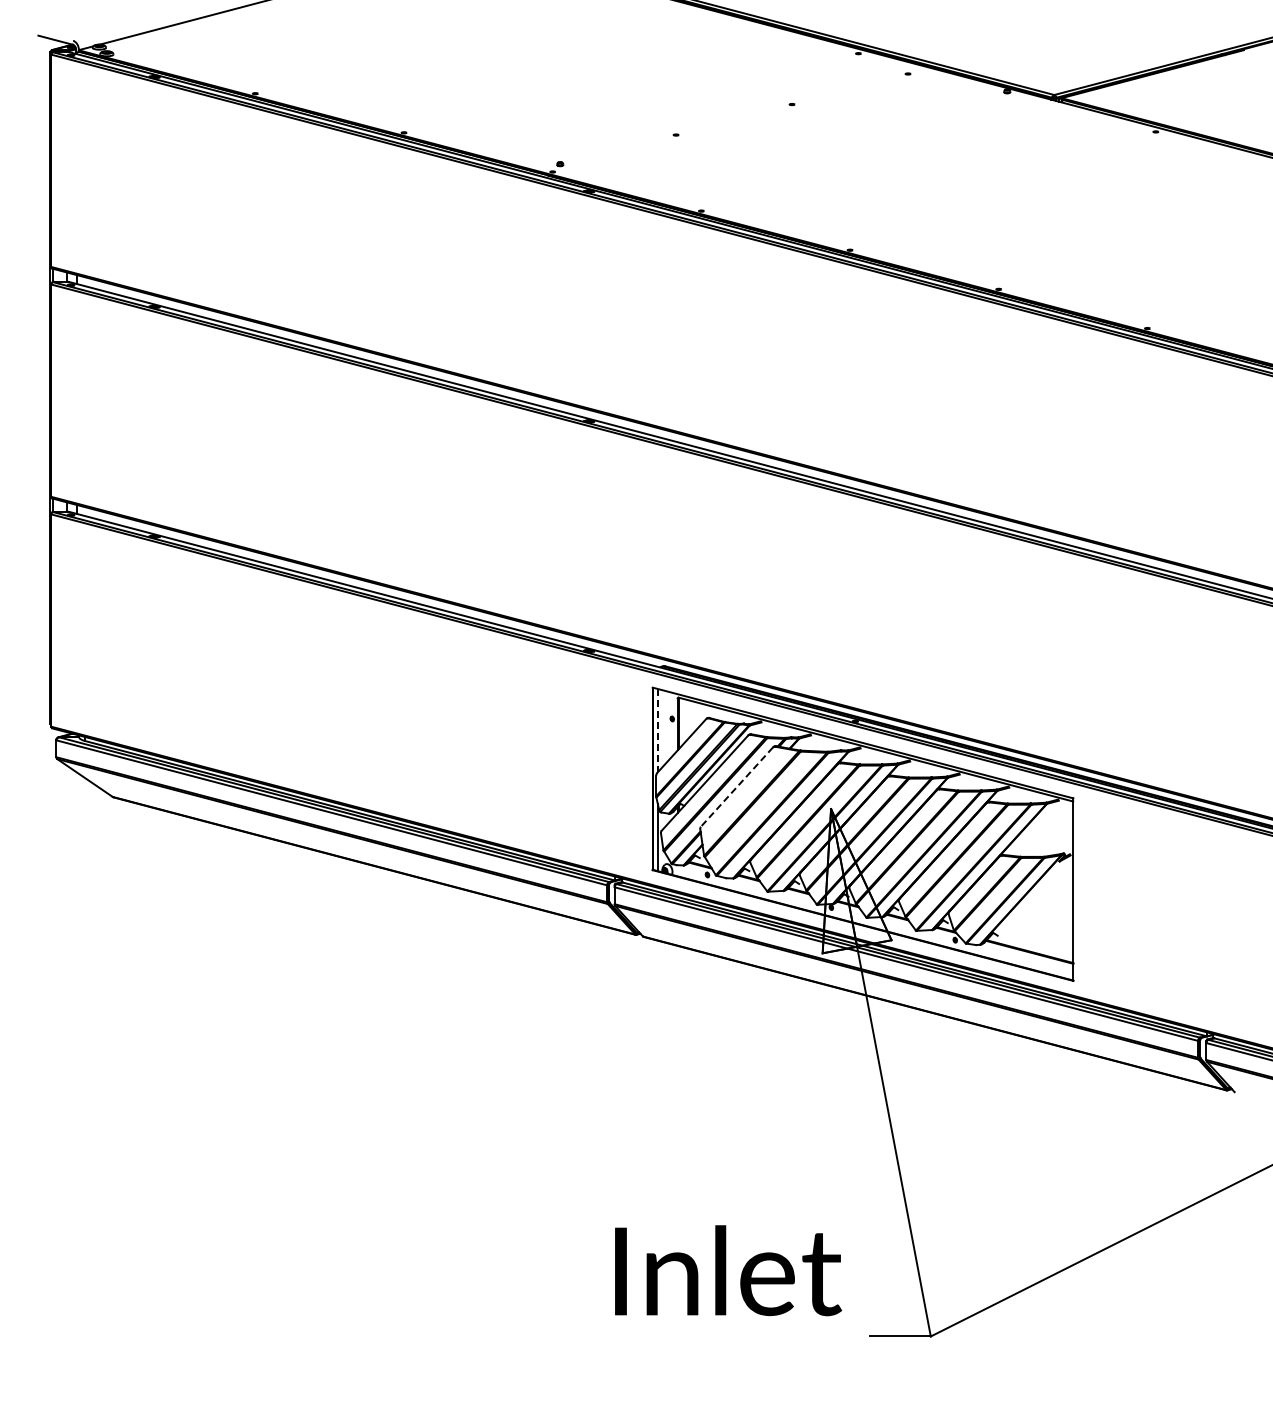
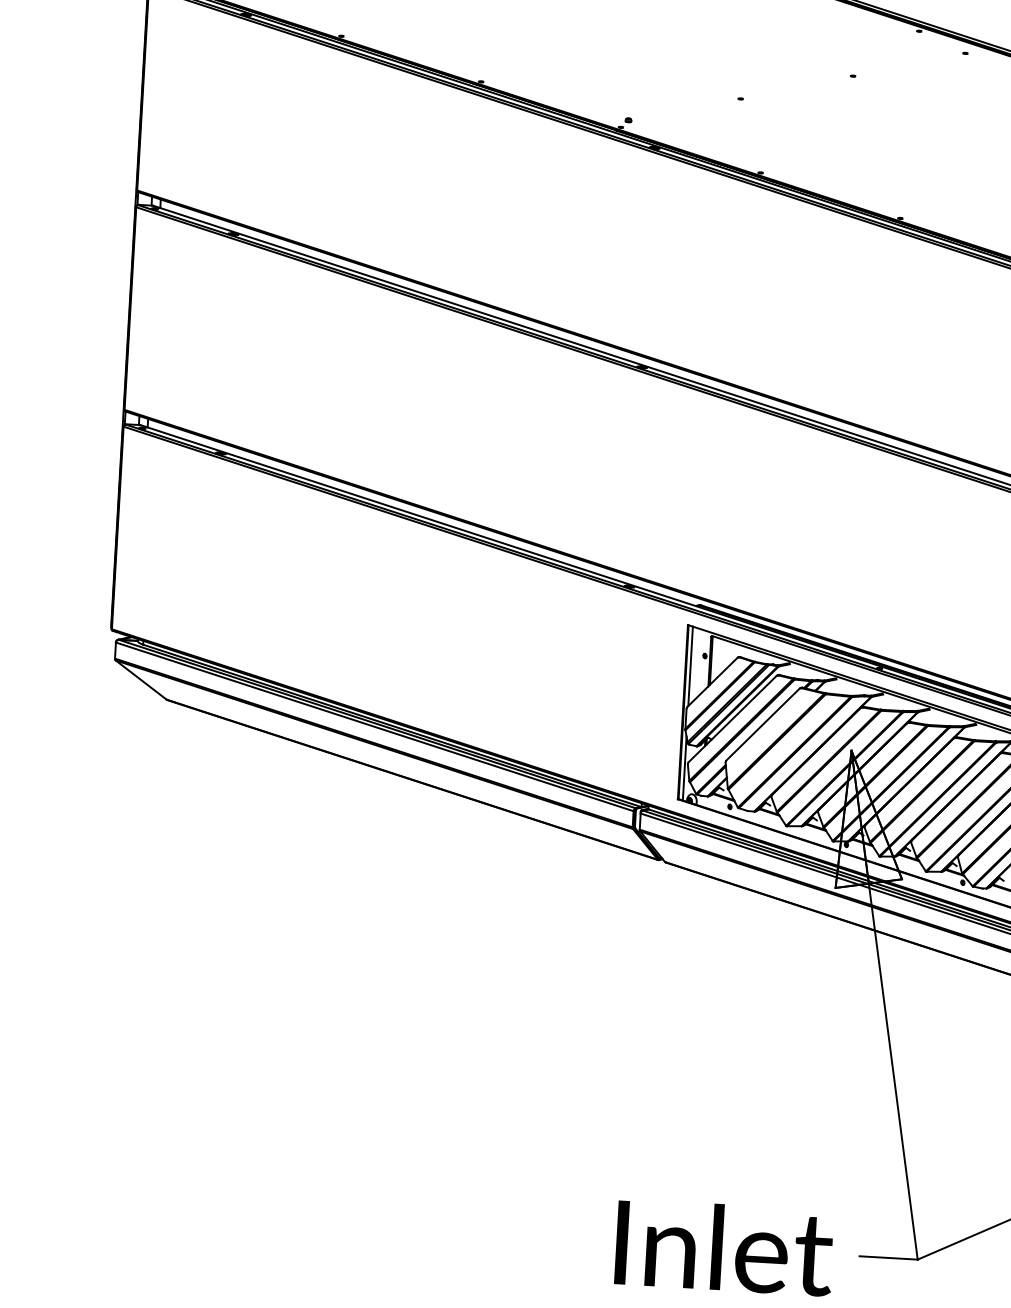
line: (657, 730) -> (690, 666), dashed -> solid
line: (736, 787) -> (762, 724), dashed -> solid
text: (728, 1270) -> (724, 1247), moved

